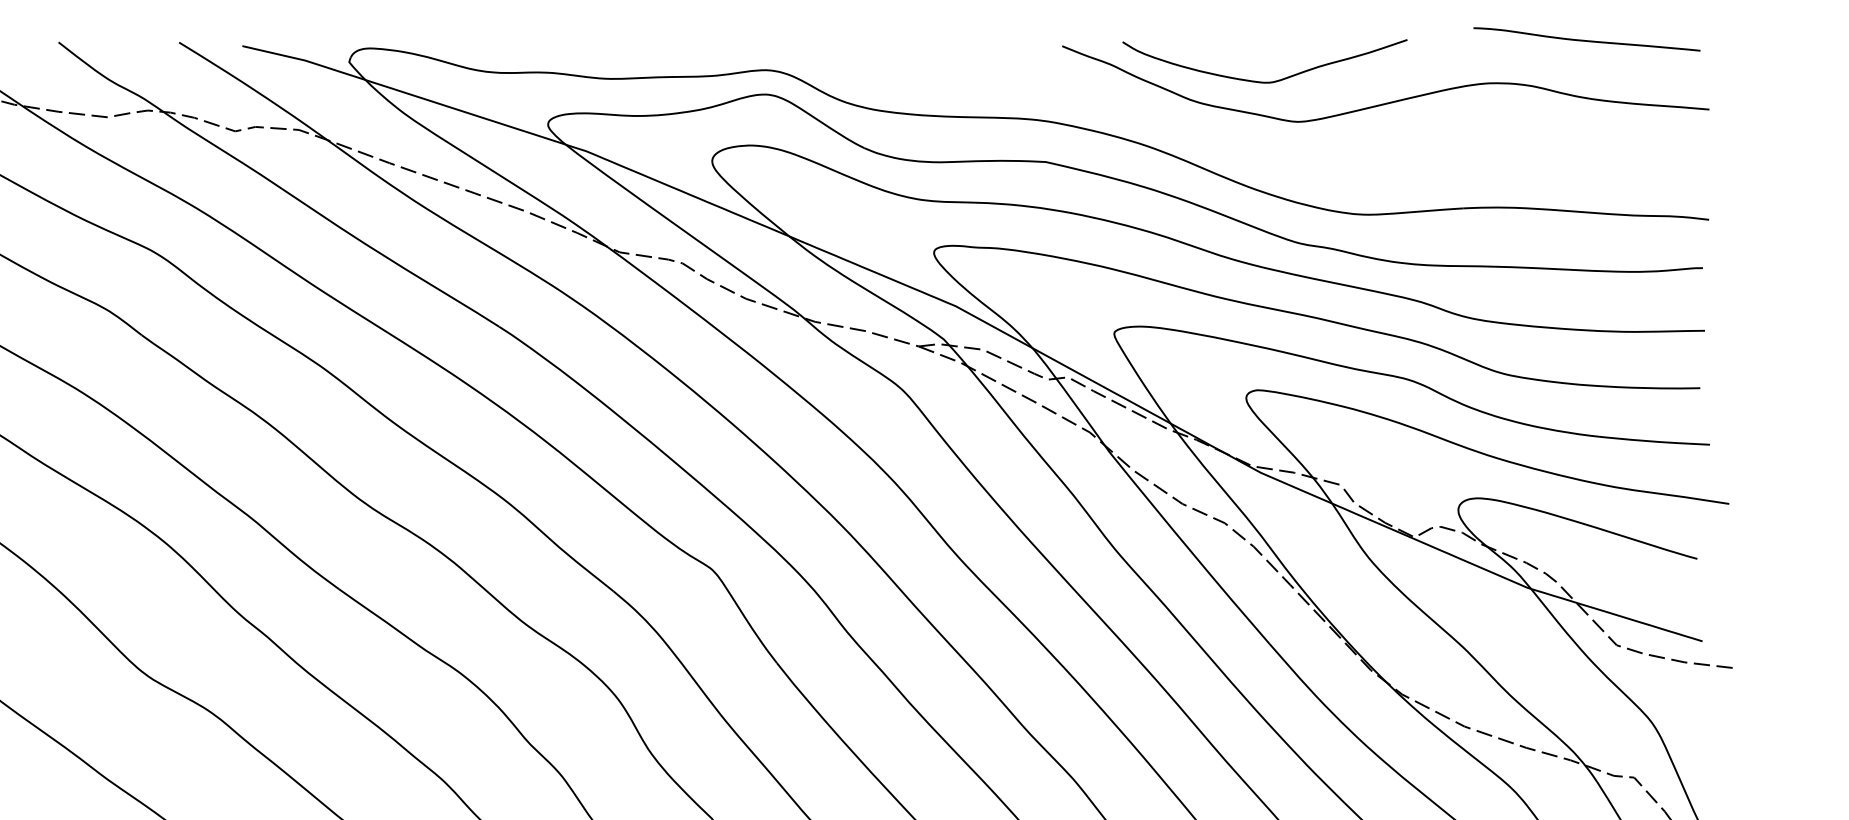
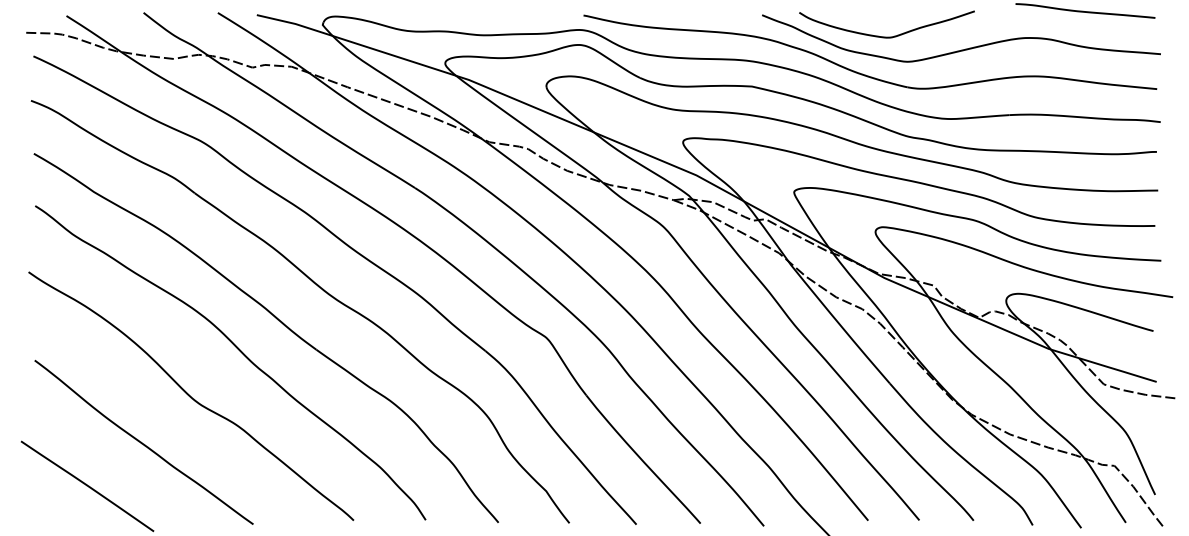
part: (1225, 140) -> (862, 73), added

